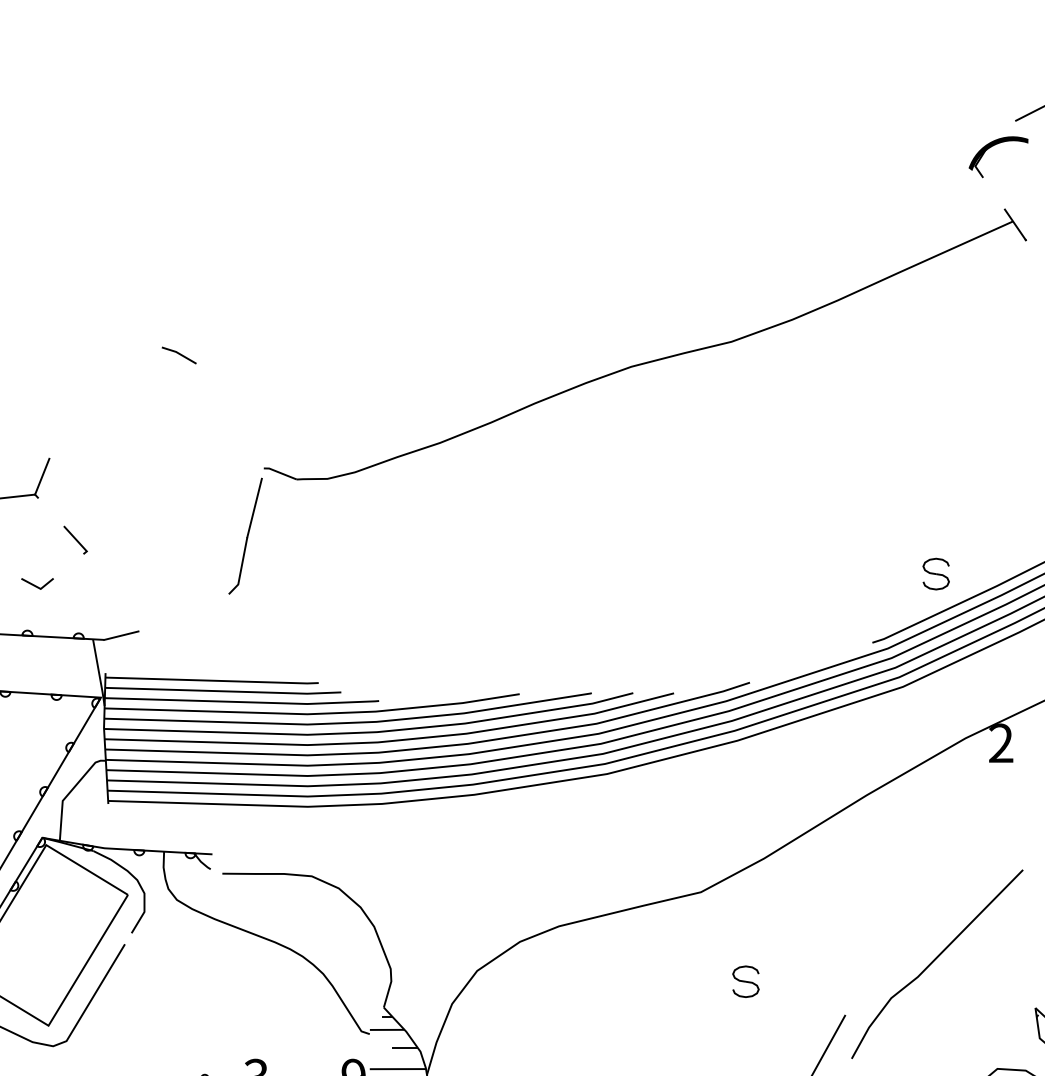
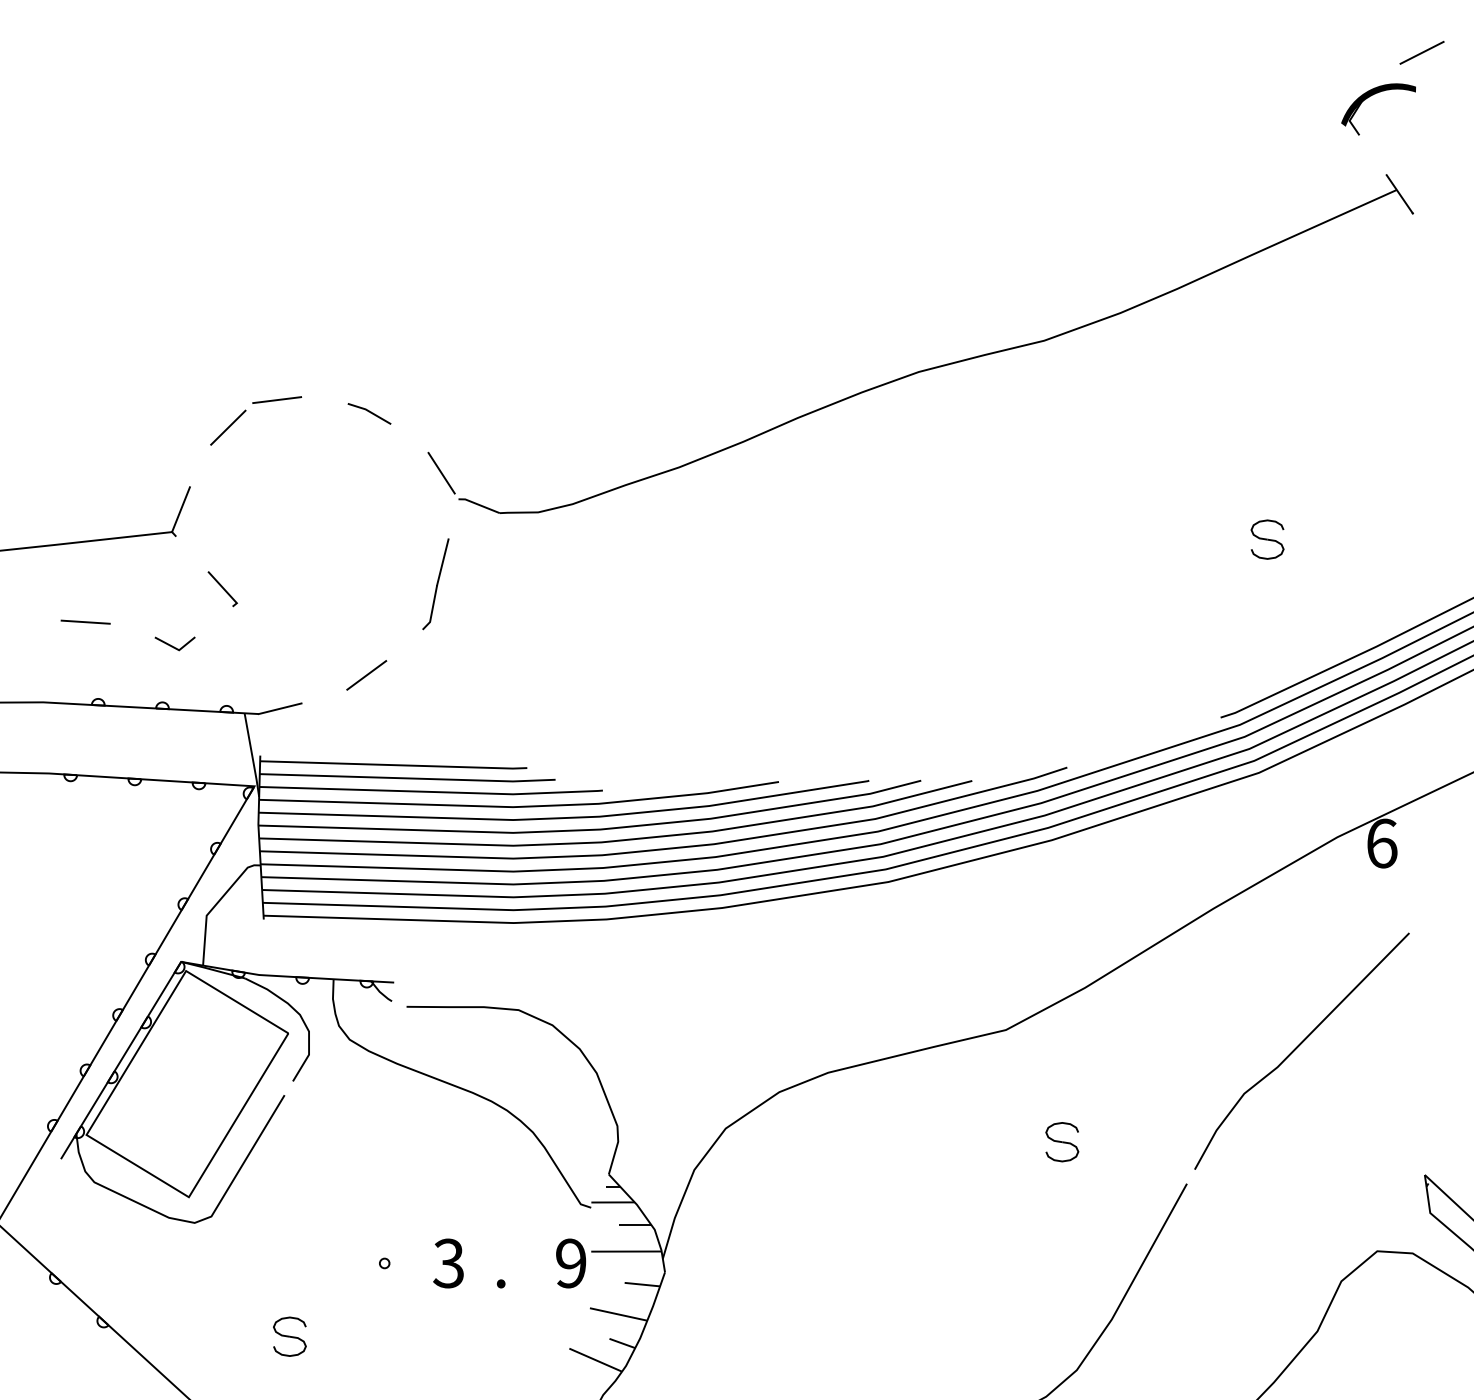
line: (179, 354) -> (369, 412), moved
line: (119, 389) -> (277, 400), added
line: (80, 411) -> (228, 427), added
line: (250, 447) -> (441, 472), added
part: (245, 536) -> (435, 584), size x0.62
part: (936, 574) -> (1267, 539), moved
line: (190, 609) -> (366, 675), added
text: (1000, 743) -> (1381, 843), 2 -> 6
line: (934, 961) -> (1298, 1047), moved

